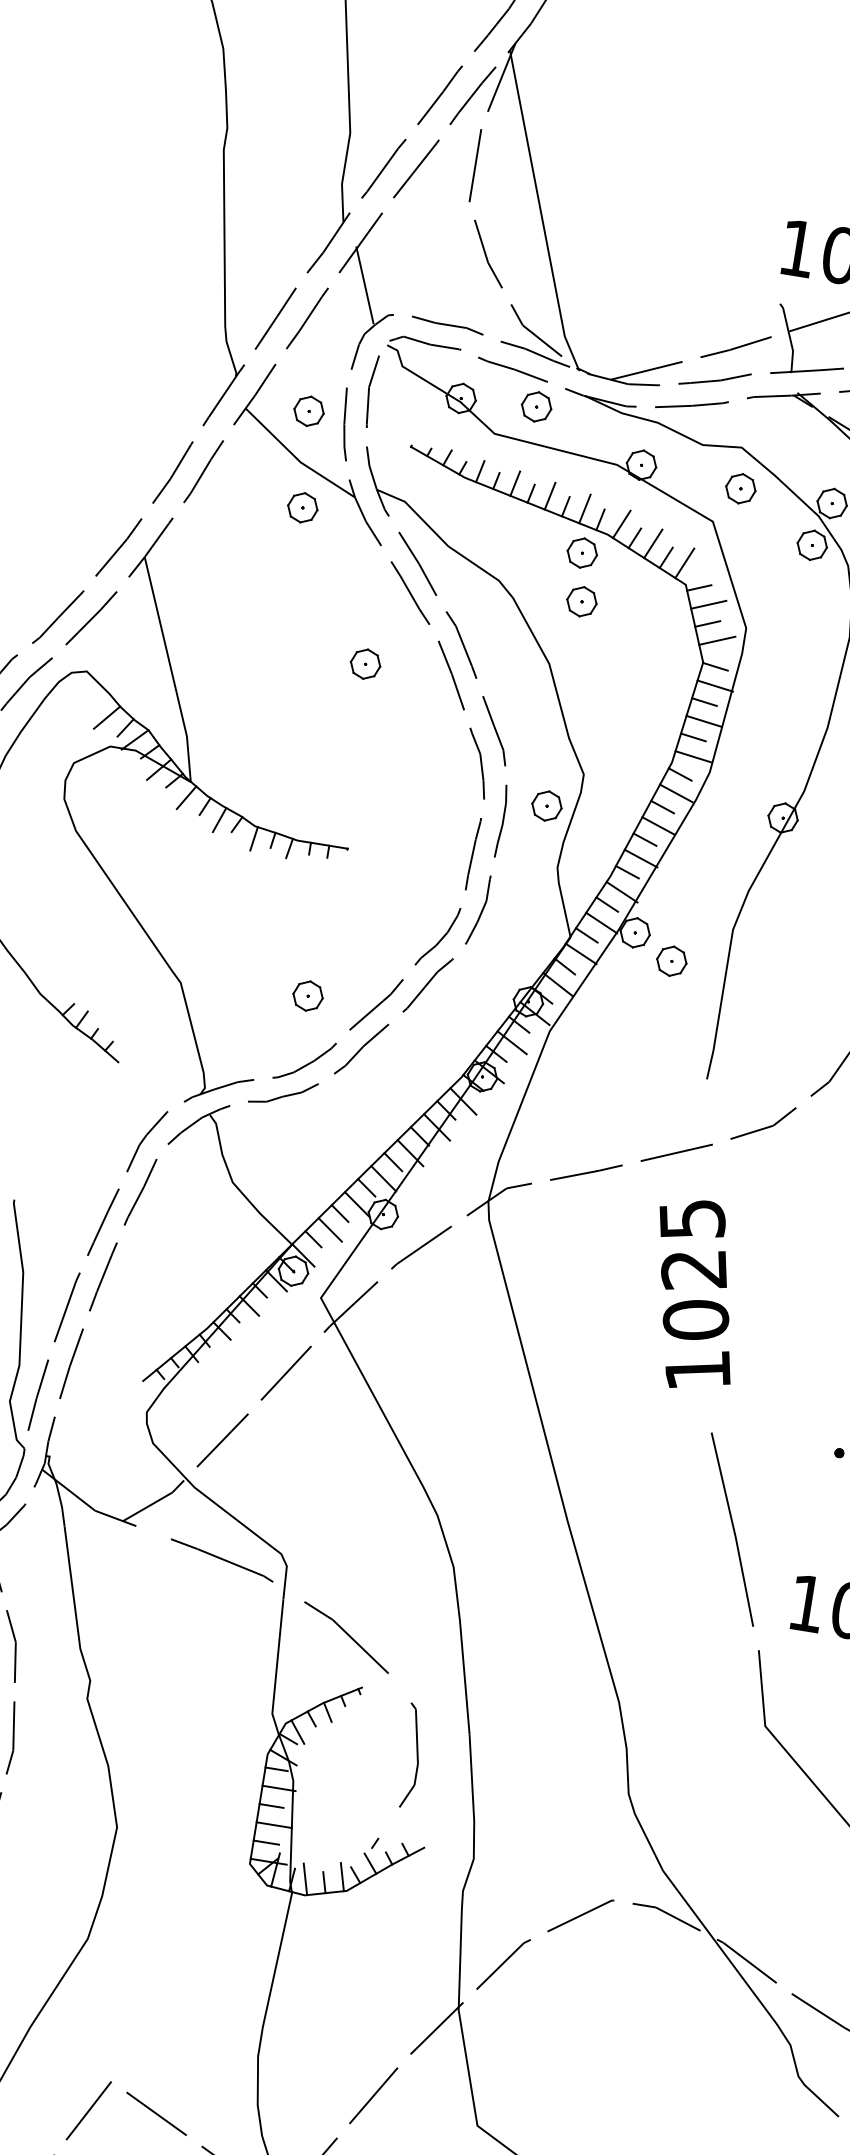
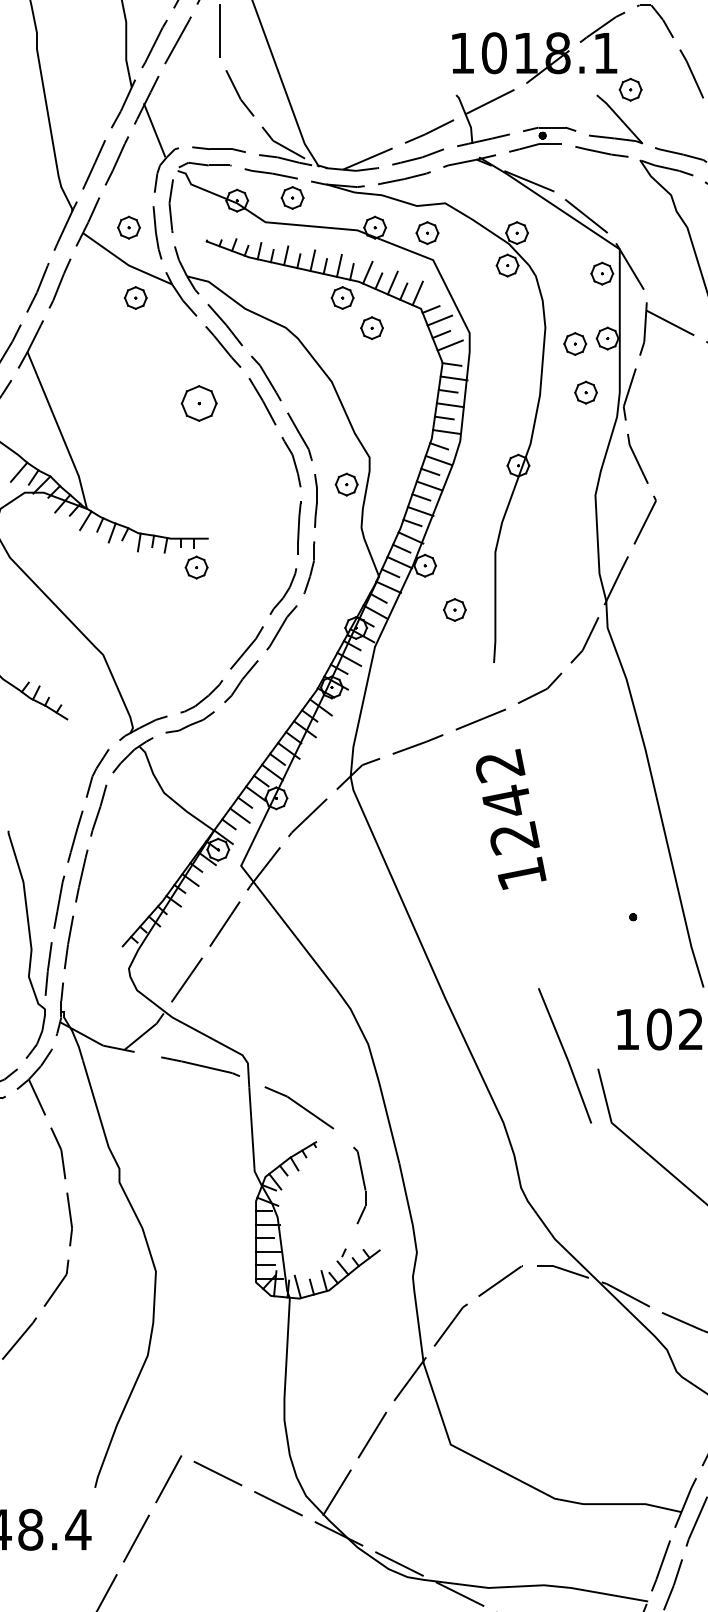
part: (740, 487) -> (427, 232), moved
part: (581, 600) -> (371, 327), moved
part: (365, 664) -> (199, 403), size x1.6
part: (671, 960) -> (454, 609), moved
part: (307, 995) -> (196, 567), moved
text: (693, 1269) -> (506, 801), 1025 -> 1242
line: (732, 1527) -> (564, 1054), moved

